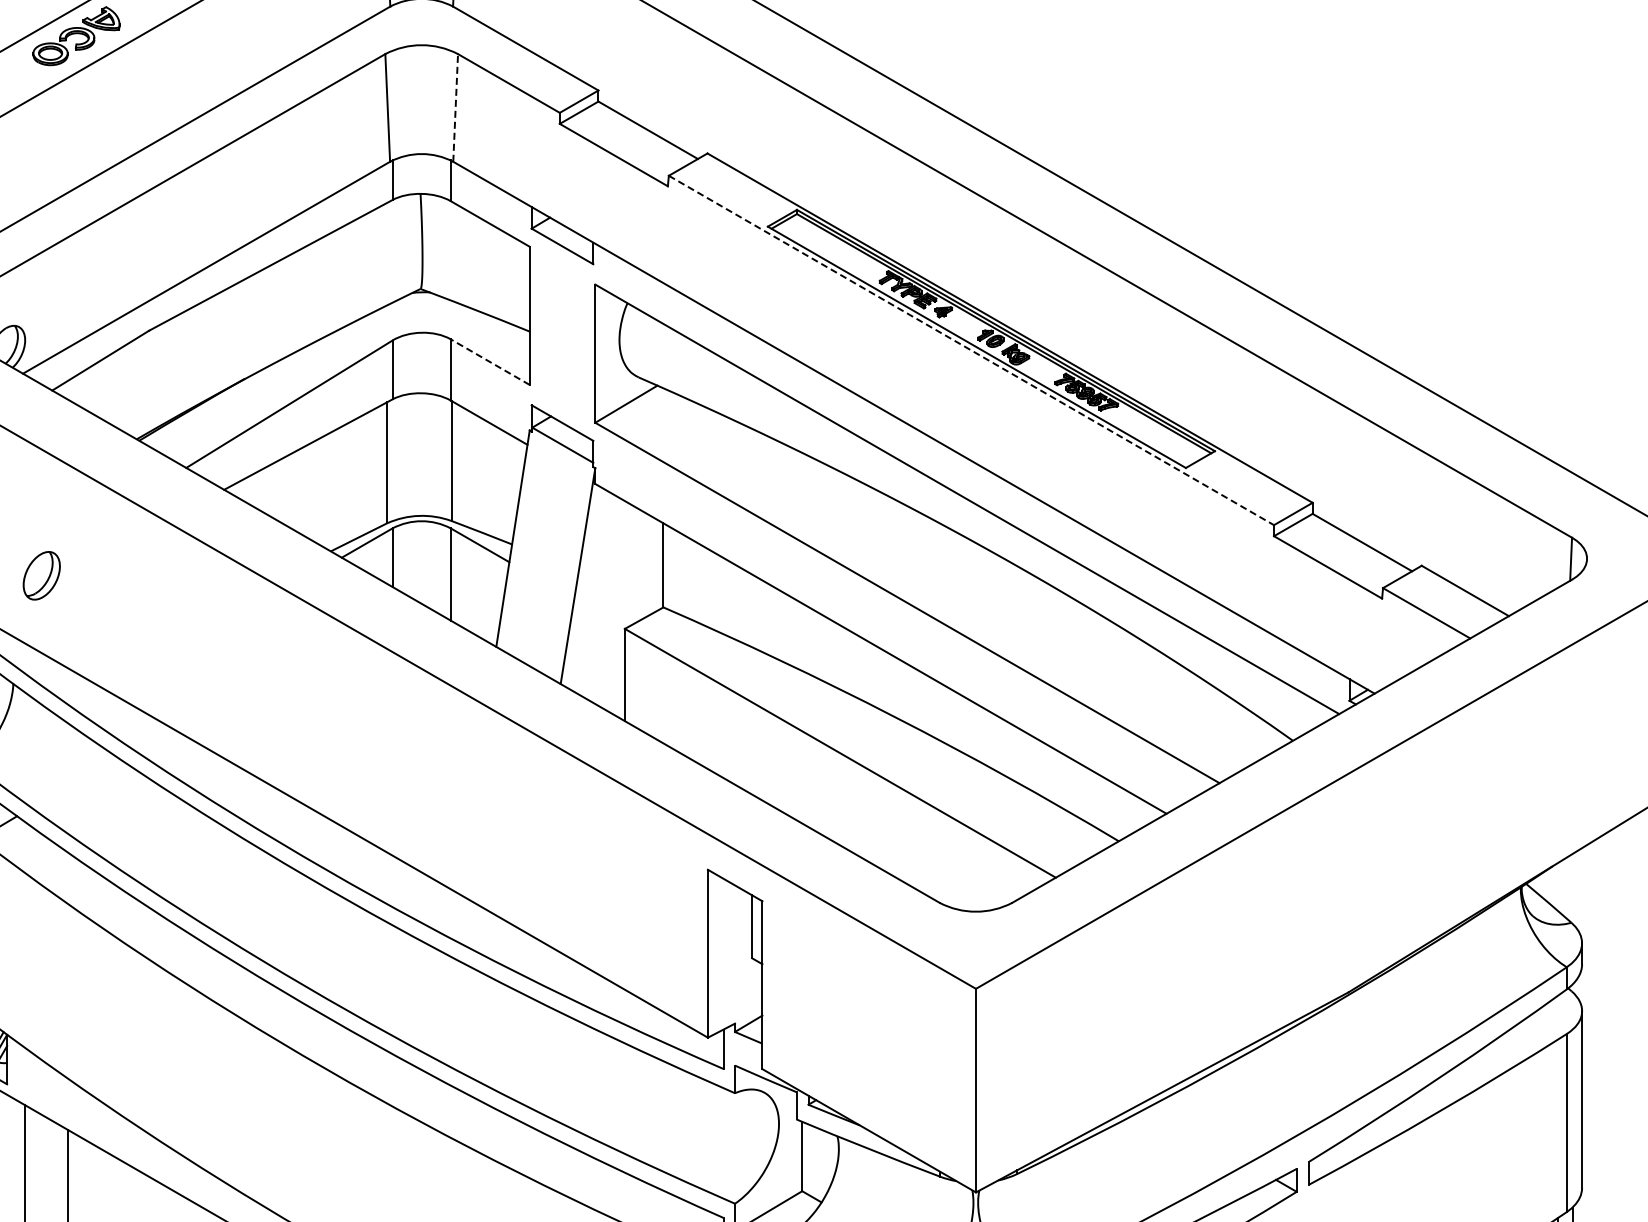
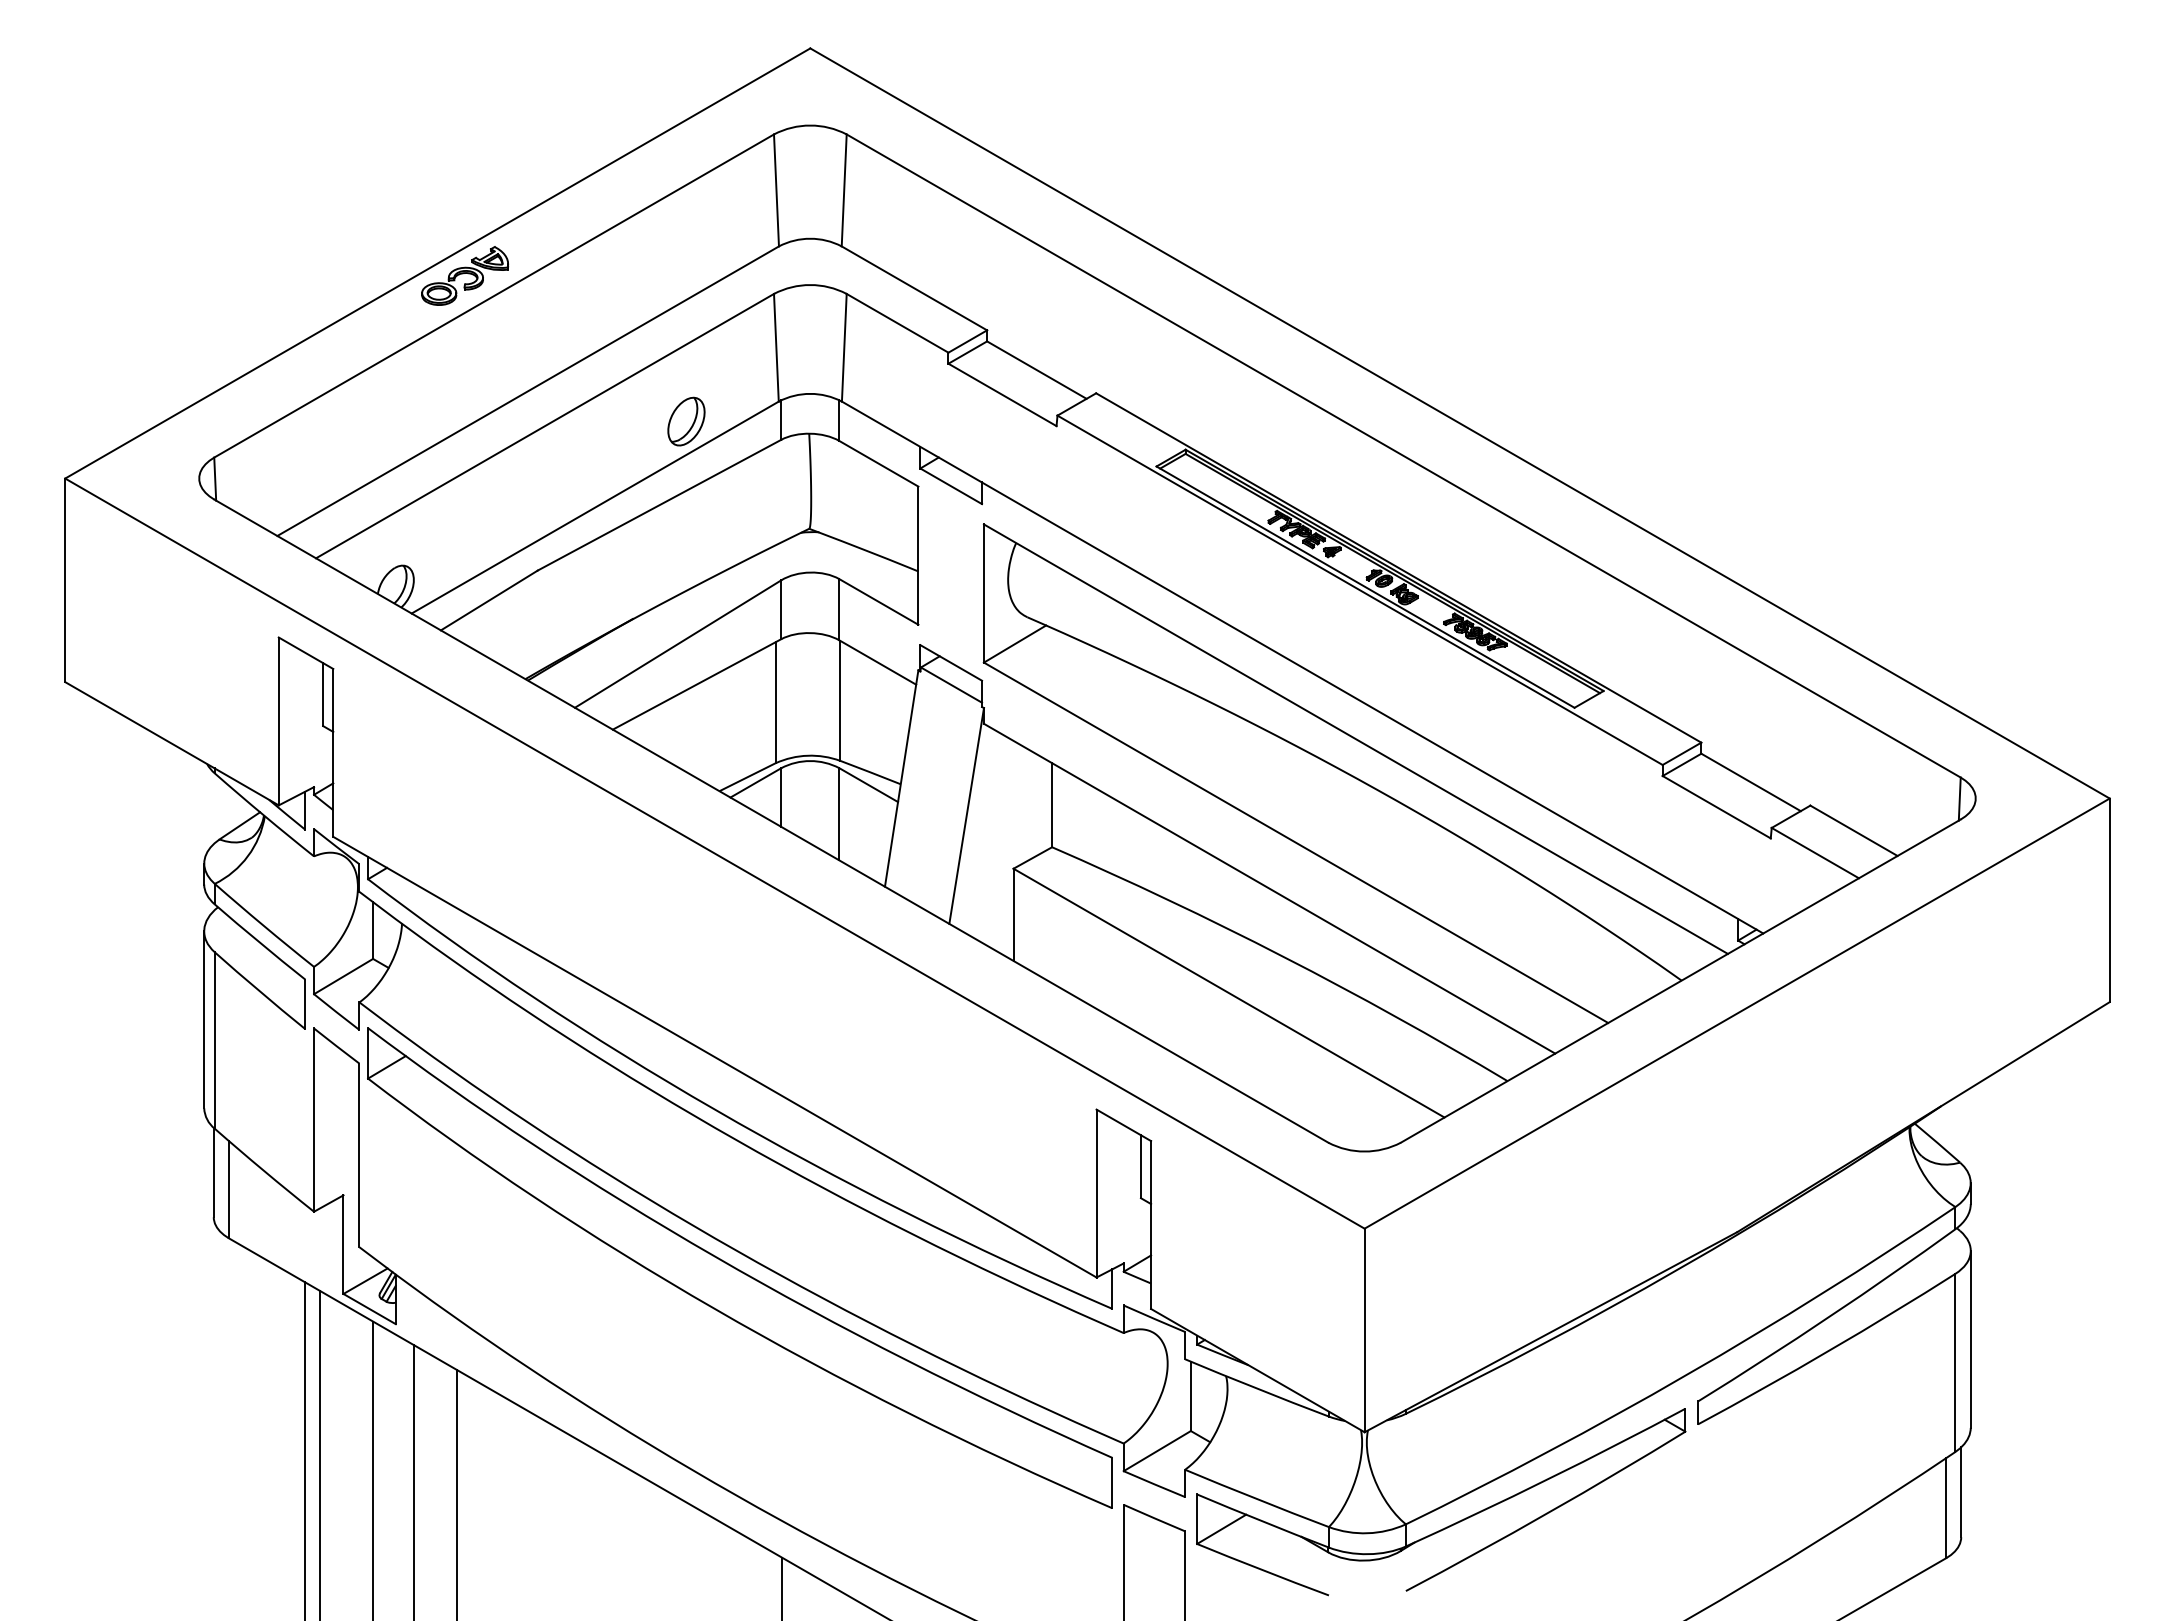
line: (455, 107) -> (844, 347), dashed -> solid
line: (971, 350) -> (1360, 590), dashed -> solid
line: (489, 361) -> (878, 601), dashed -> solid
part: (41, 575) -> (686, 421), moved

